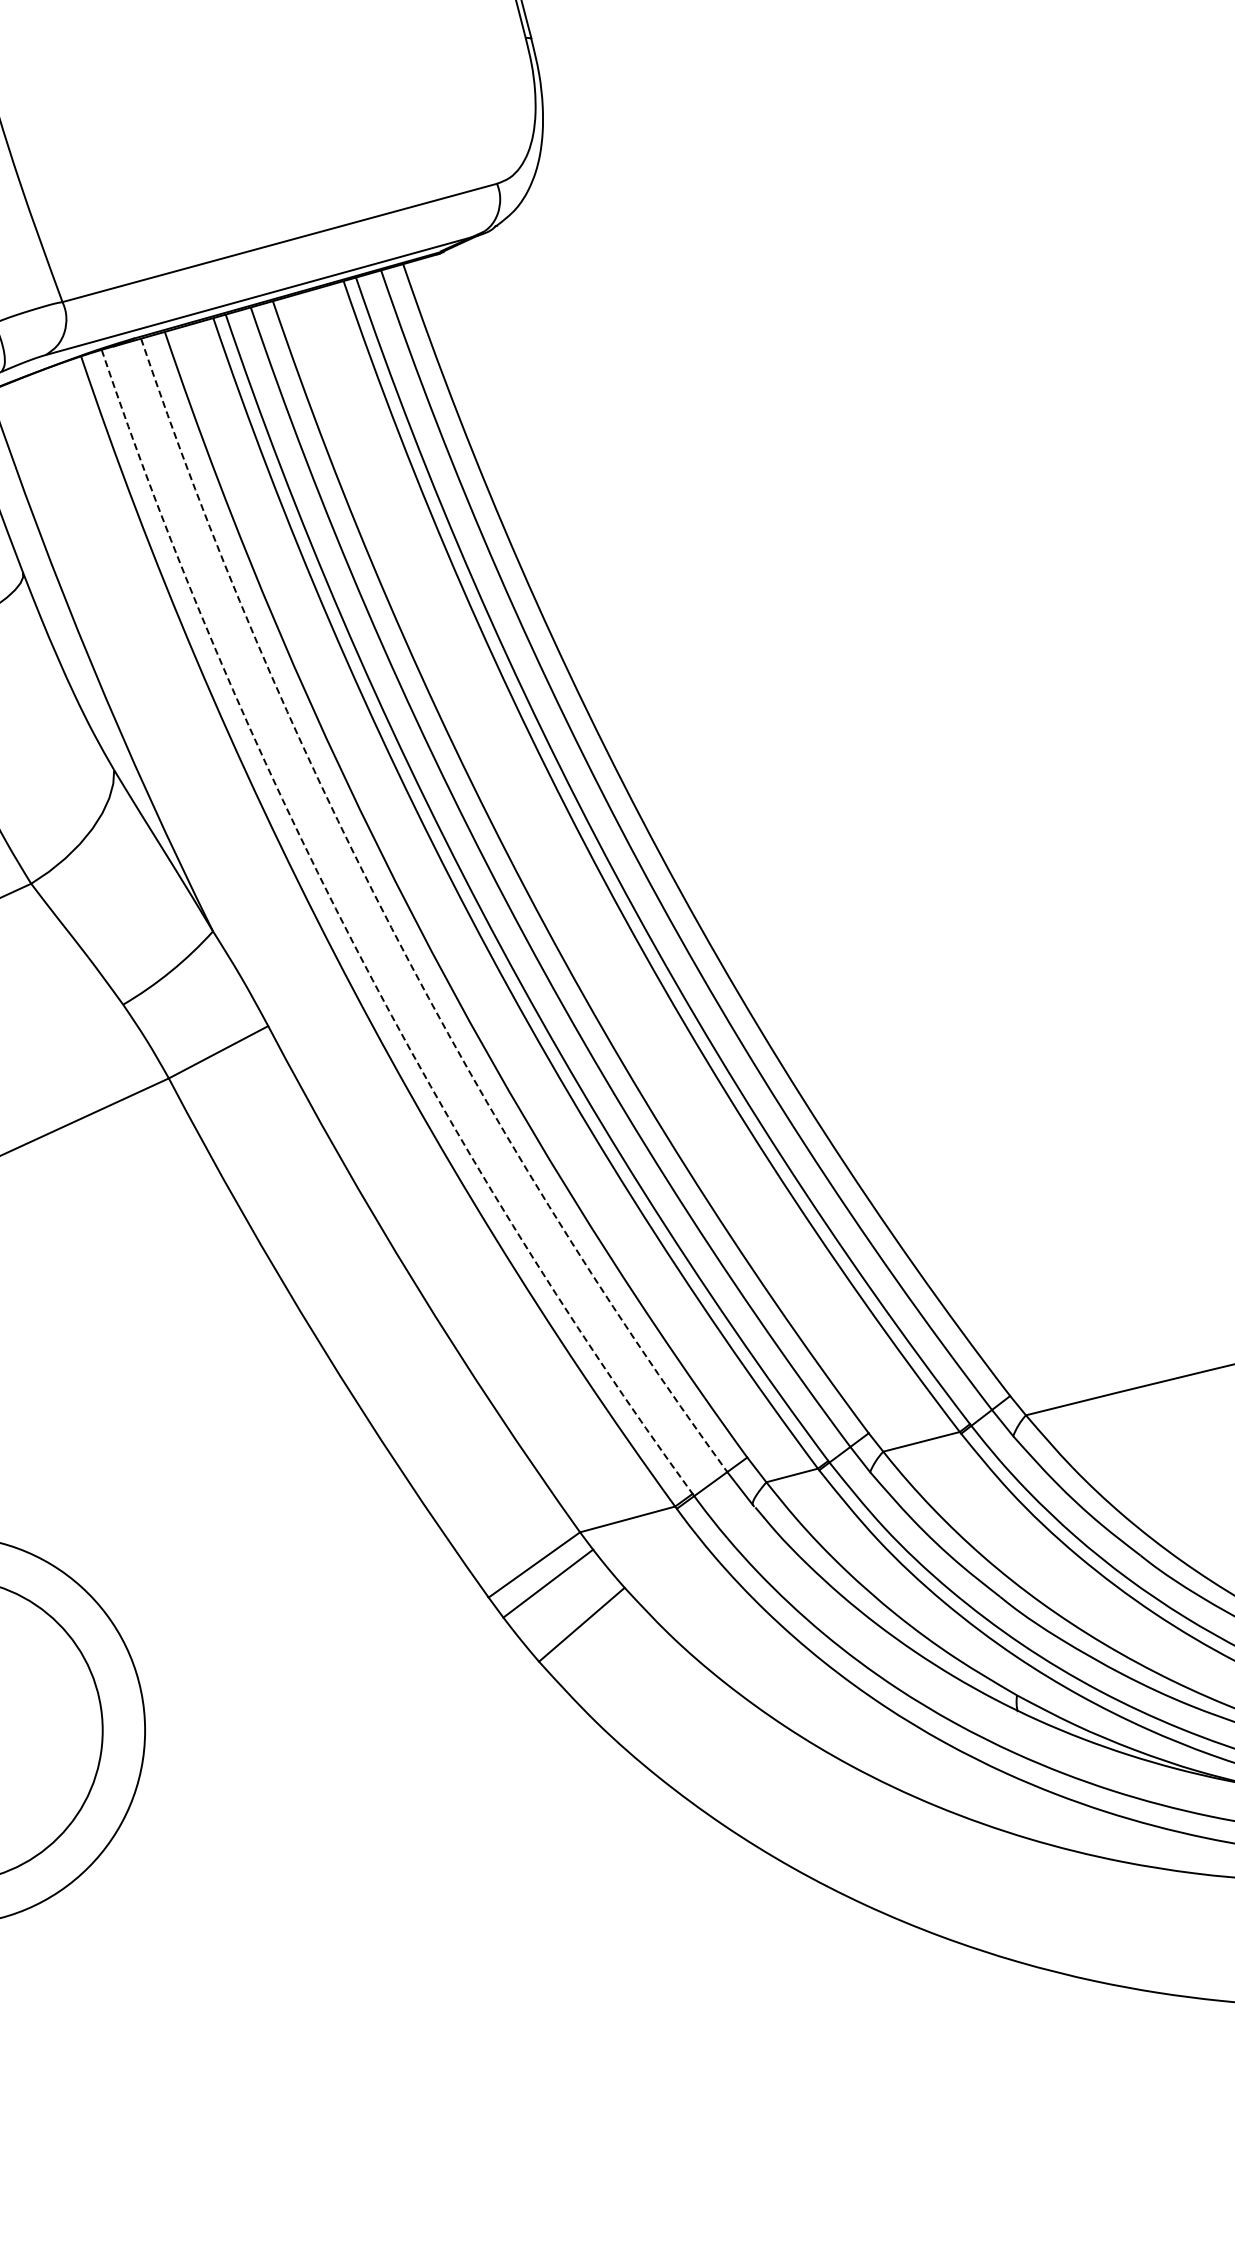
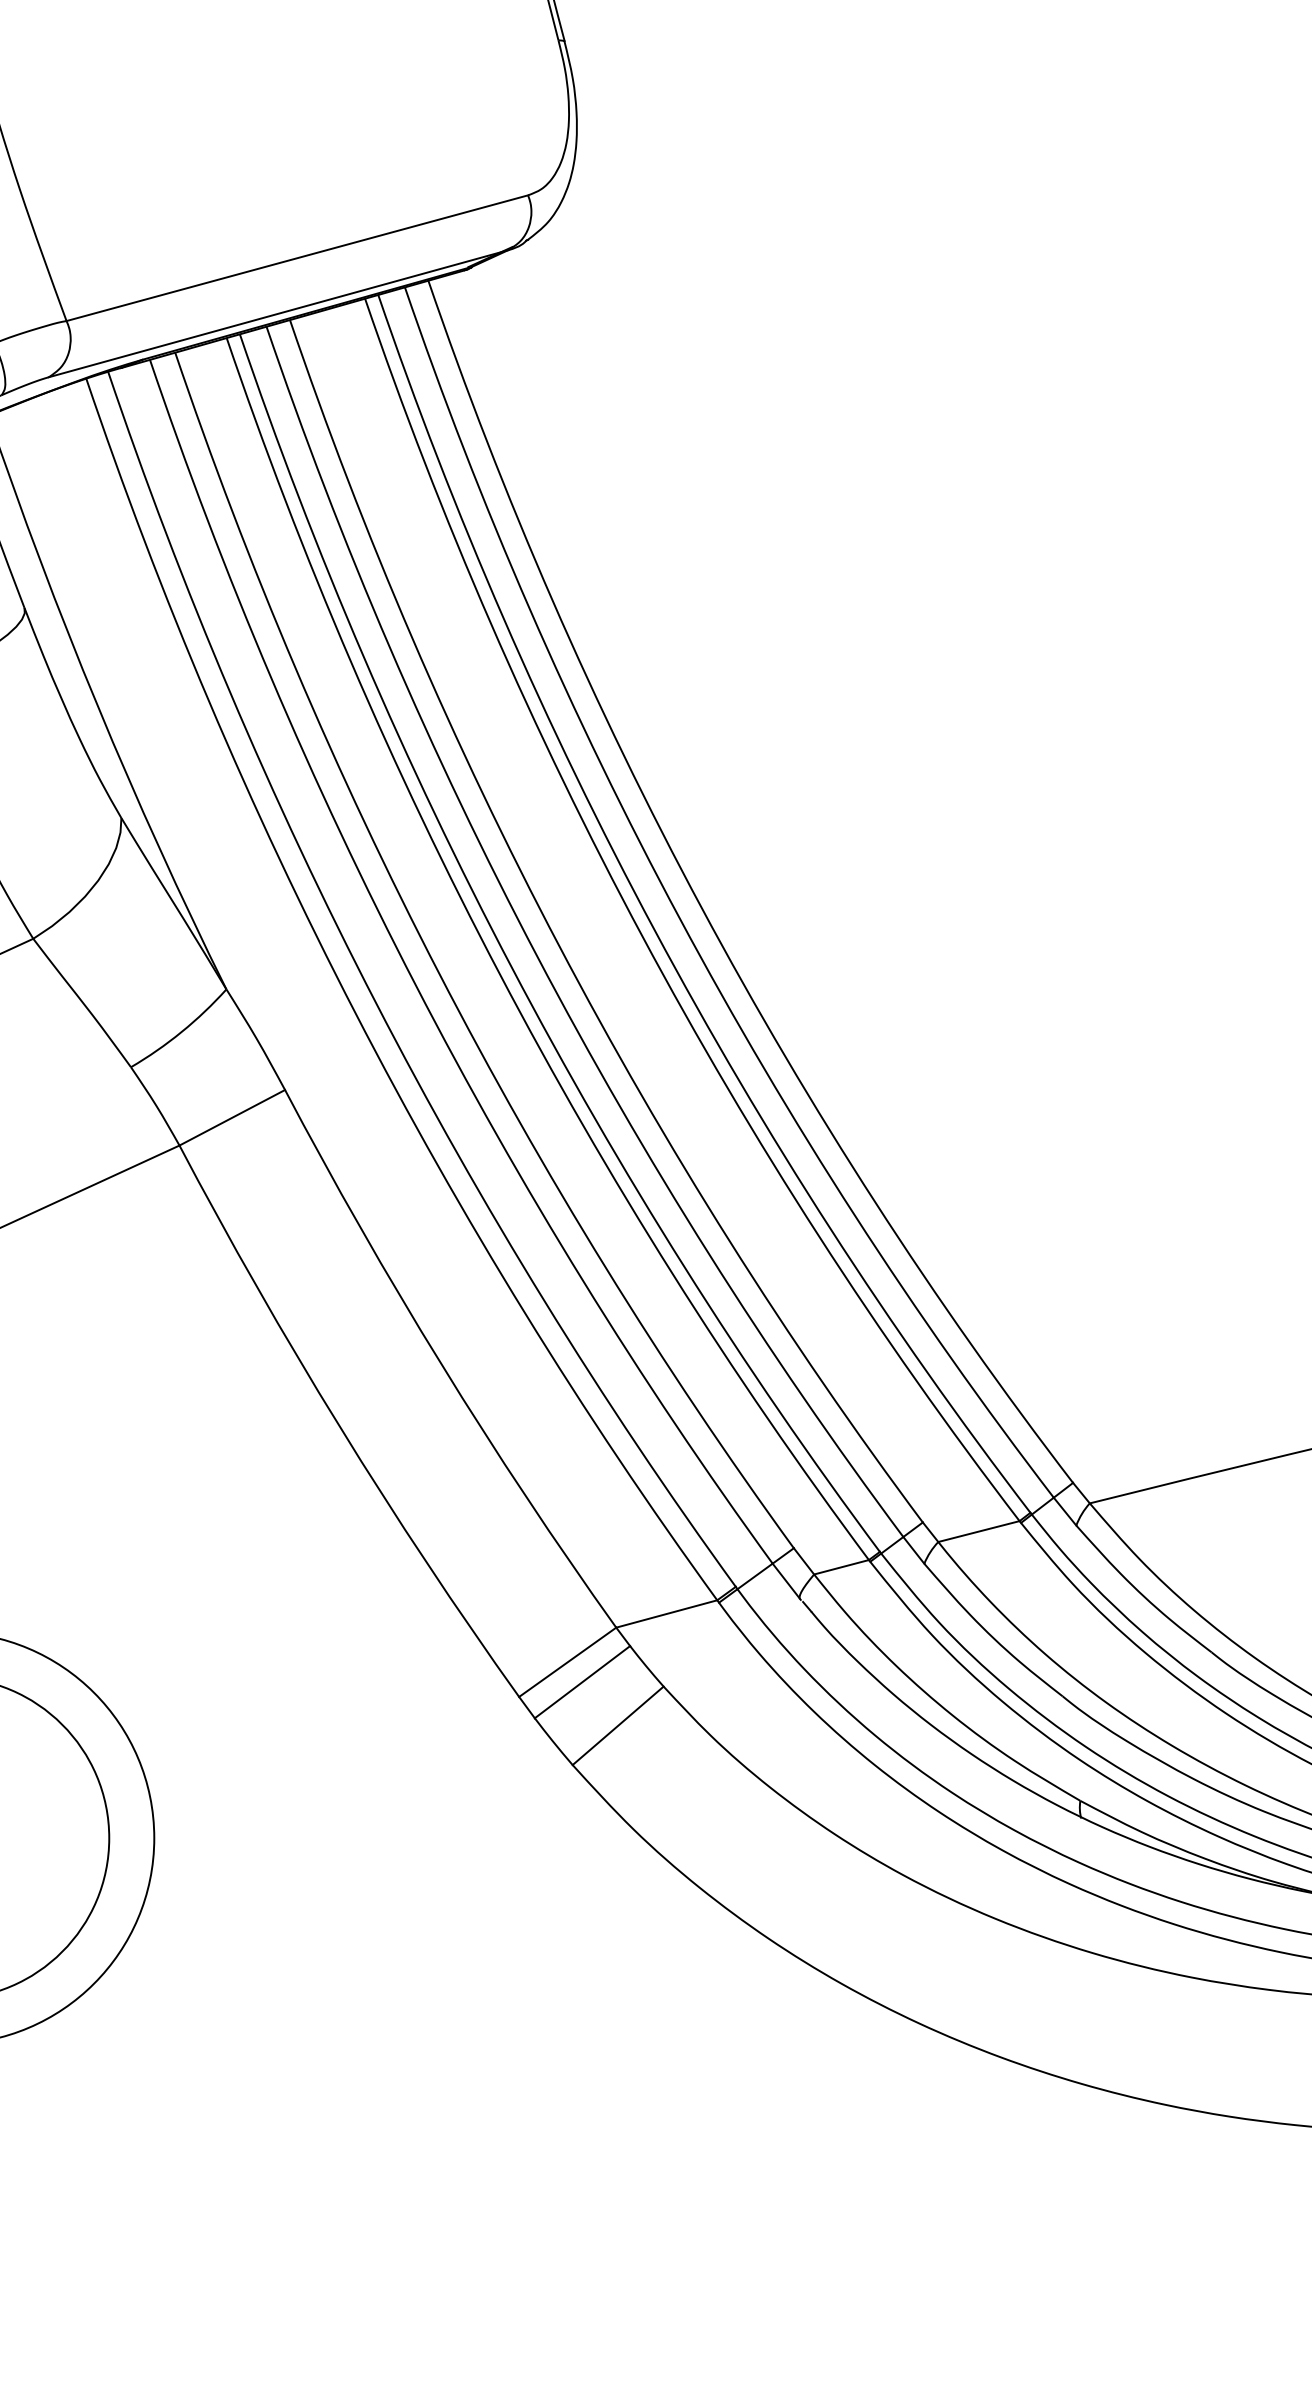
arc: (391, 927) -> (415, 985), dashed -> solid
arc: (353, 944) -> (375, 1003), dashed -> solid

